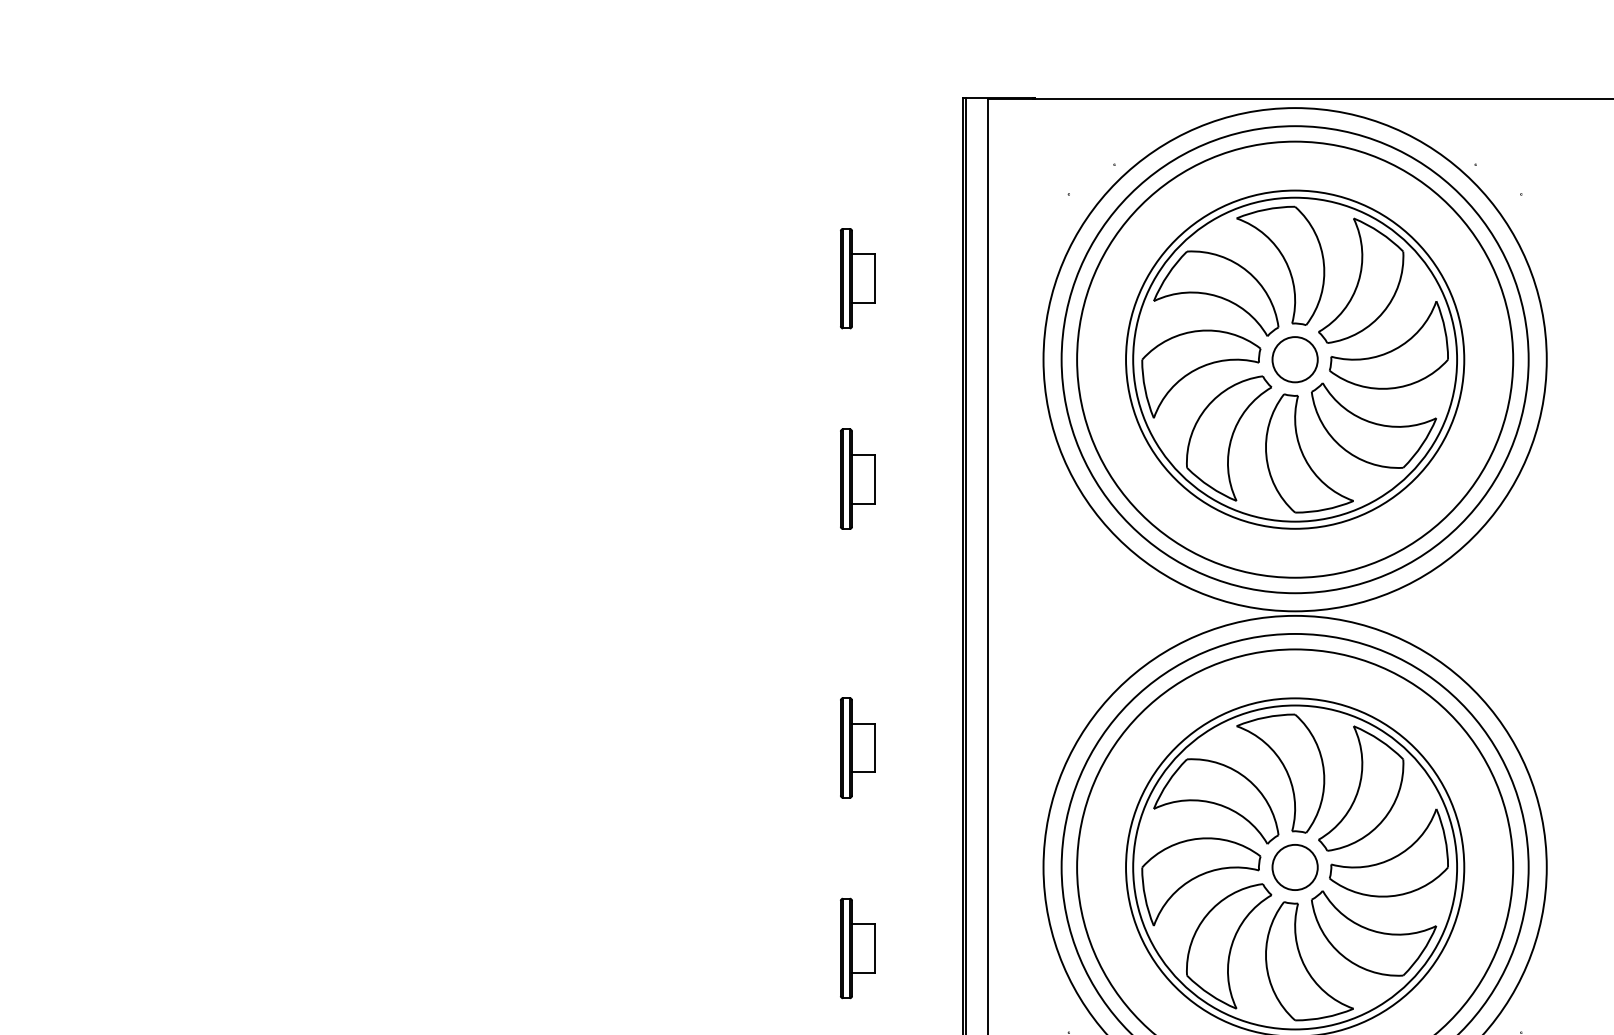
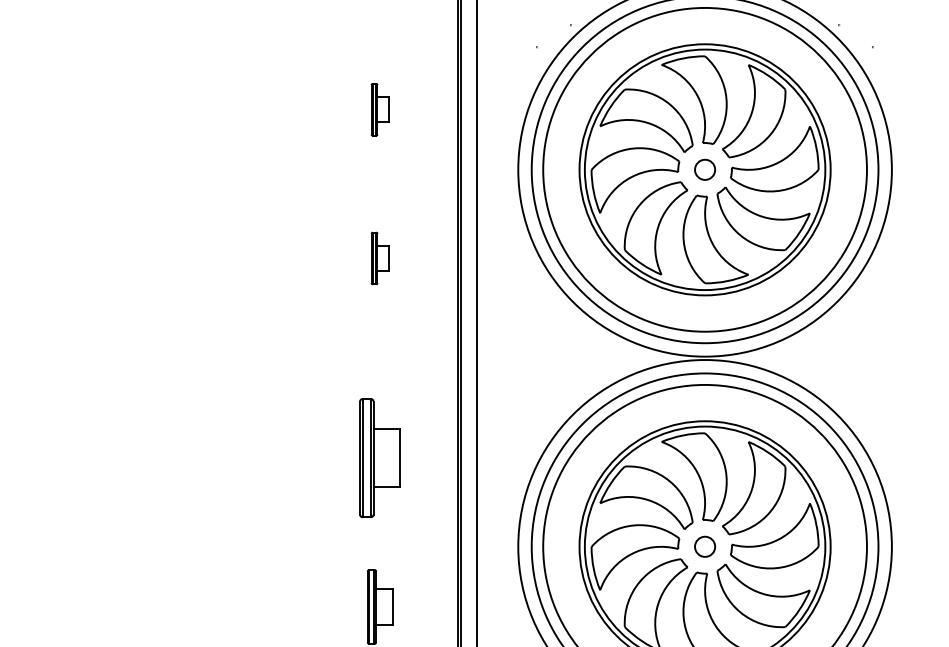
part: (857, 278) -> (380, 109), size x0.7
circle: (1294, 359) -> (704, 169), size x0.6
part: (857, 478) -> (380, 258), size x0.7
part: (857, 747) -> (380, 457), size x1.6
circle: (1294, 867) -> (704, 546), size x0.6

